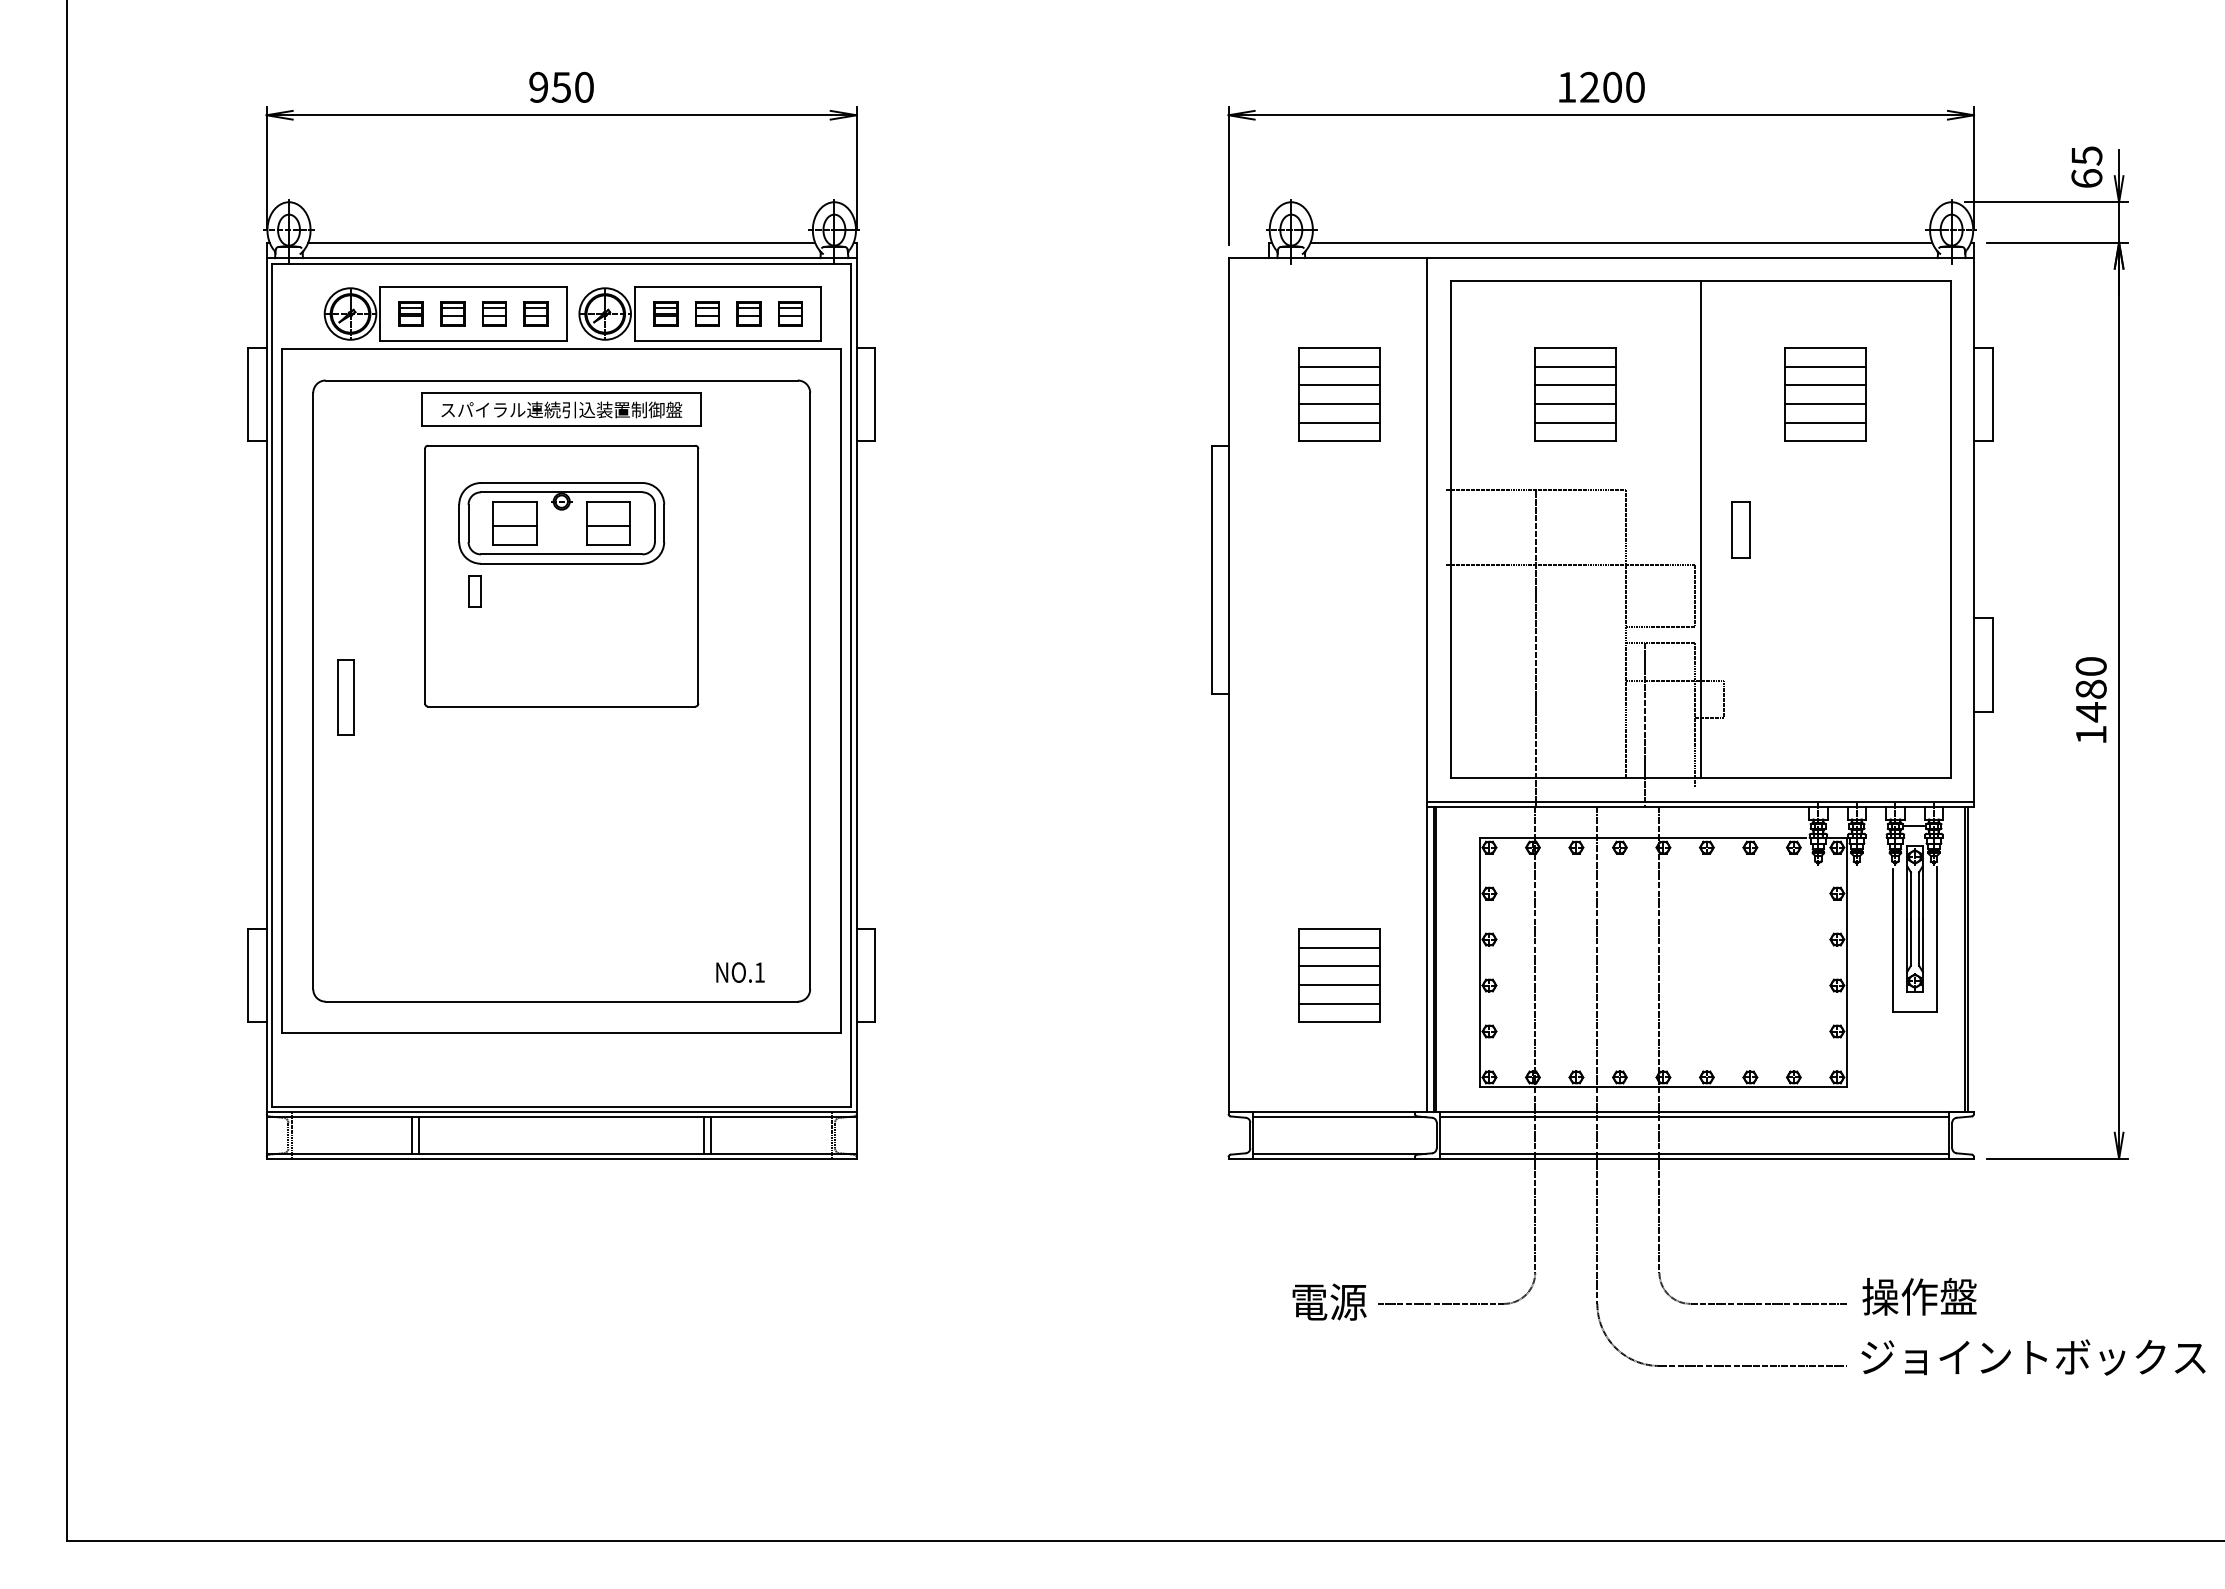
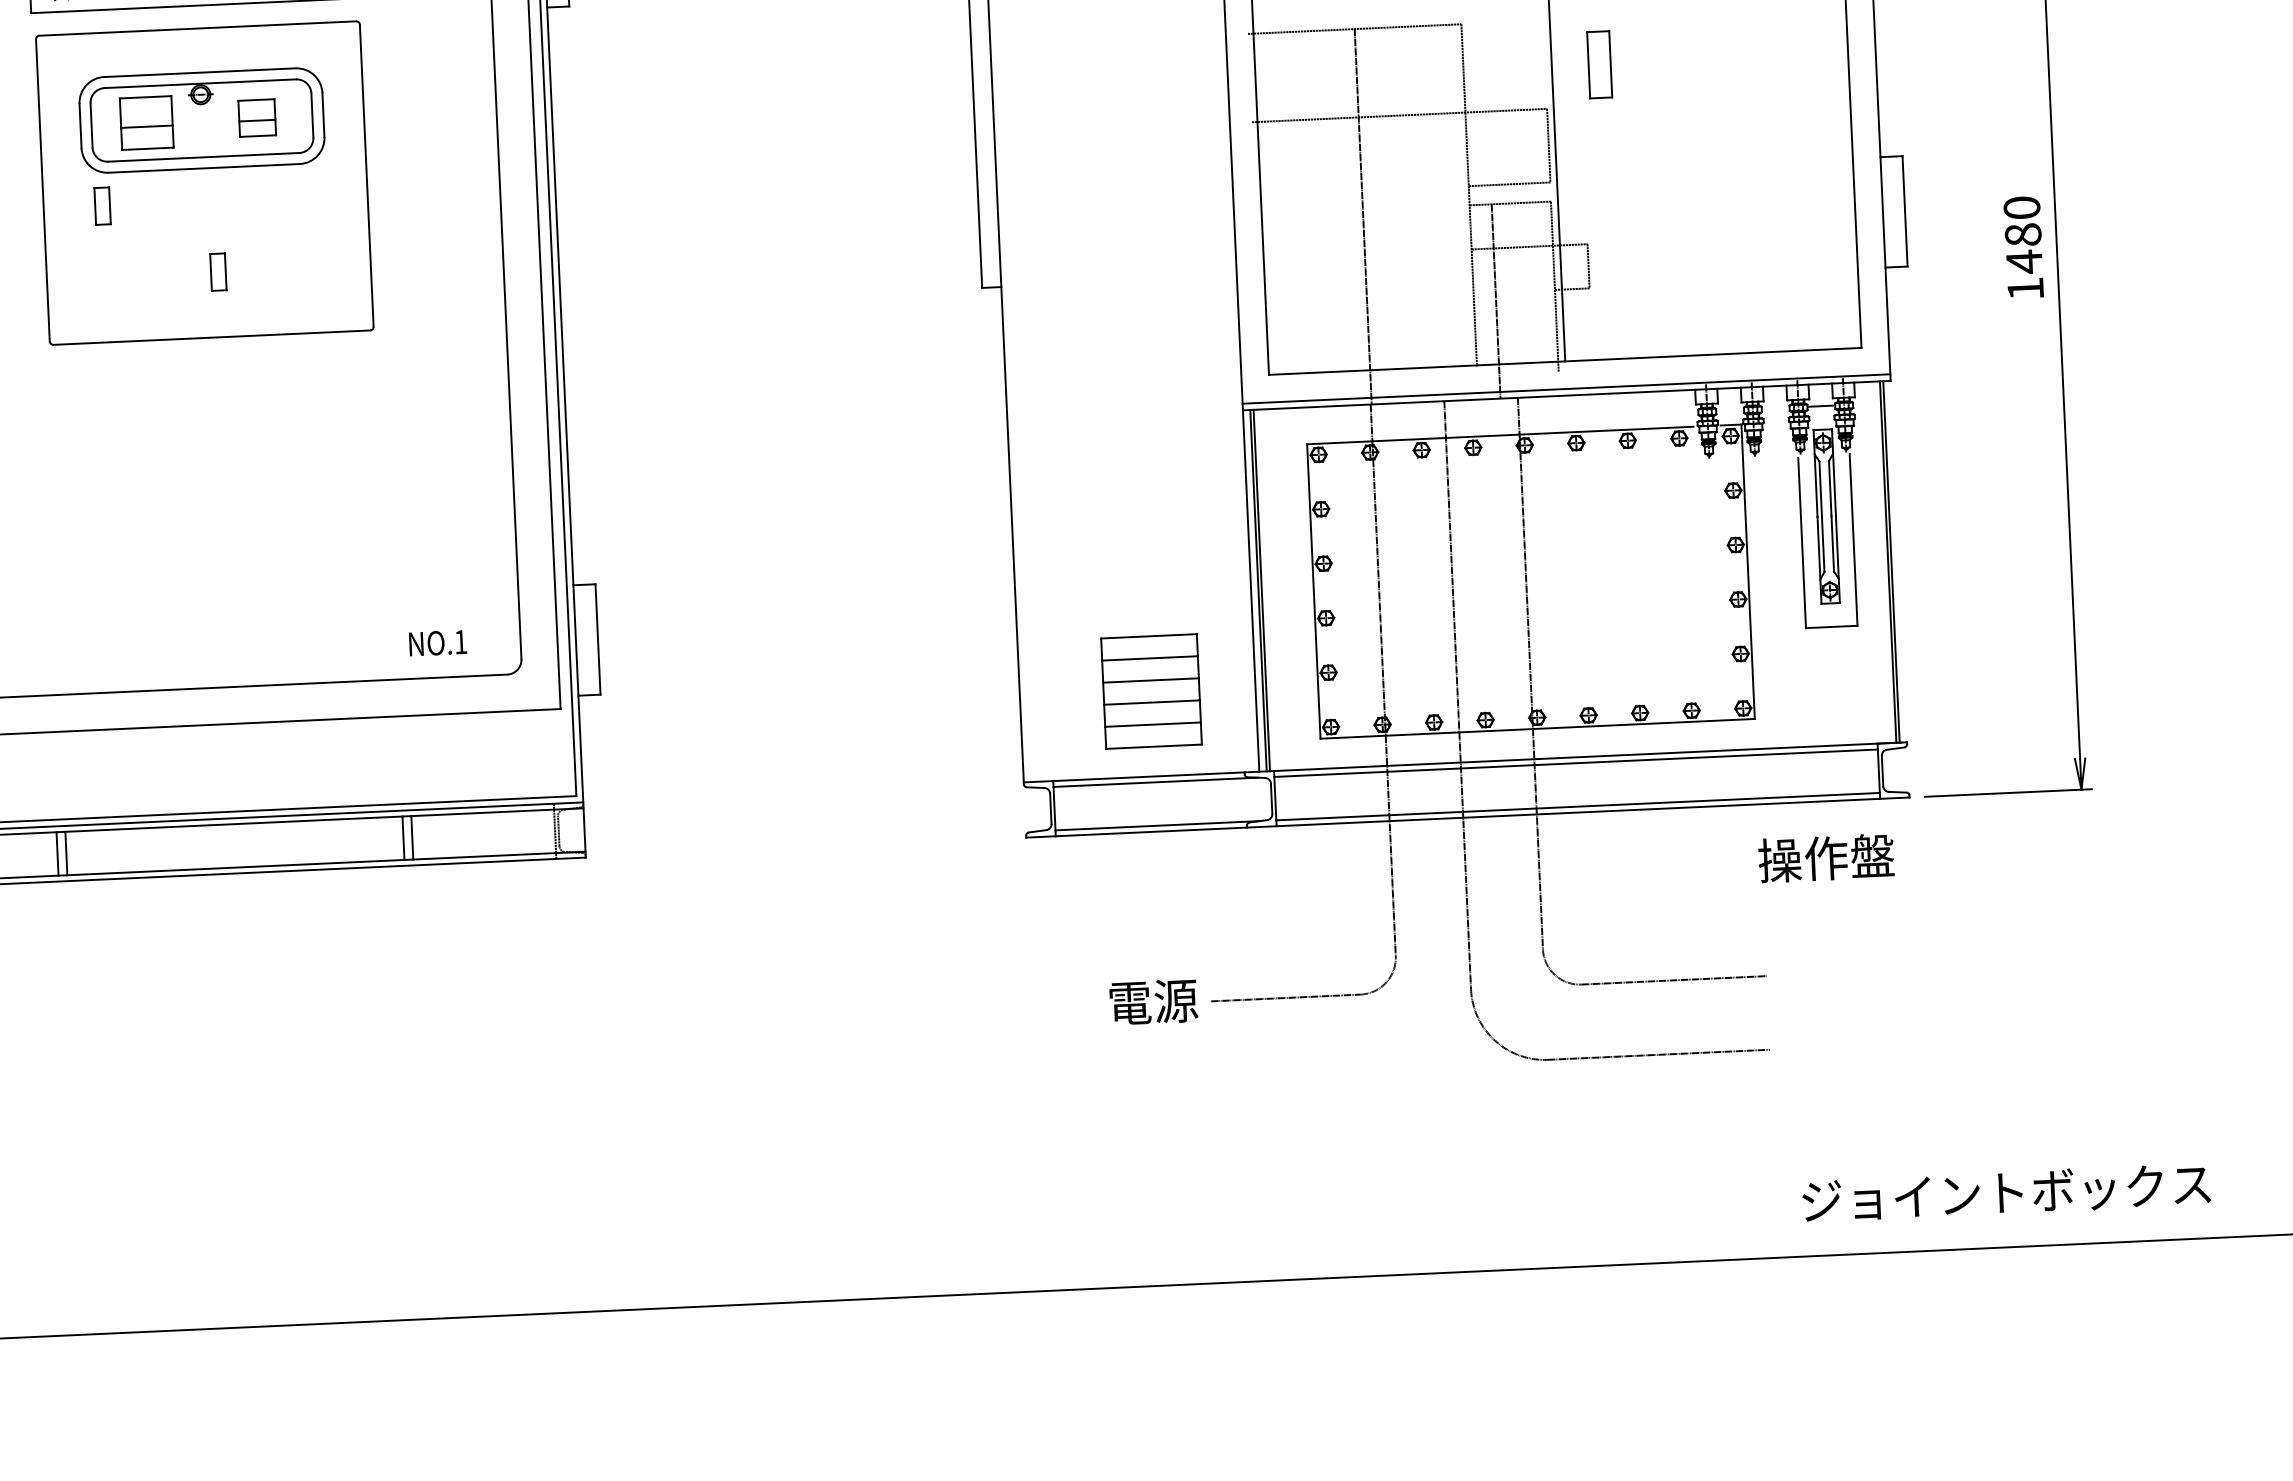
part: (608, 523) -> (257, 118), size x0.7
part: (569, 651) -> (218, 271), added
part: (1339, 975) -> (1151, 691), moved
text: (1919, 1296) -> (1826, 857), moved
text: (2033, 1357) -> (2006, 1192), moved

